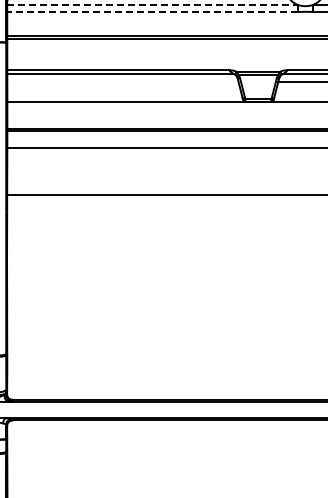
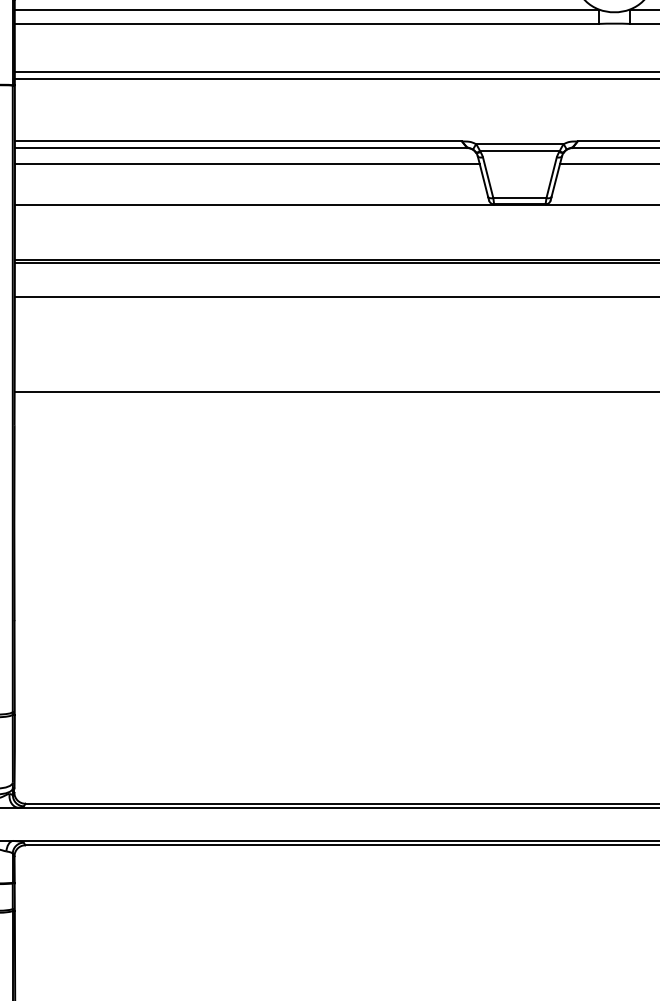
line: (152, 4) -> (306, 8), dashed -> solid
line: (151, 12) -> (304, 24), dashed -> solid
line: (122, 81) -> (246, 163), added

